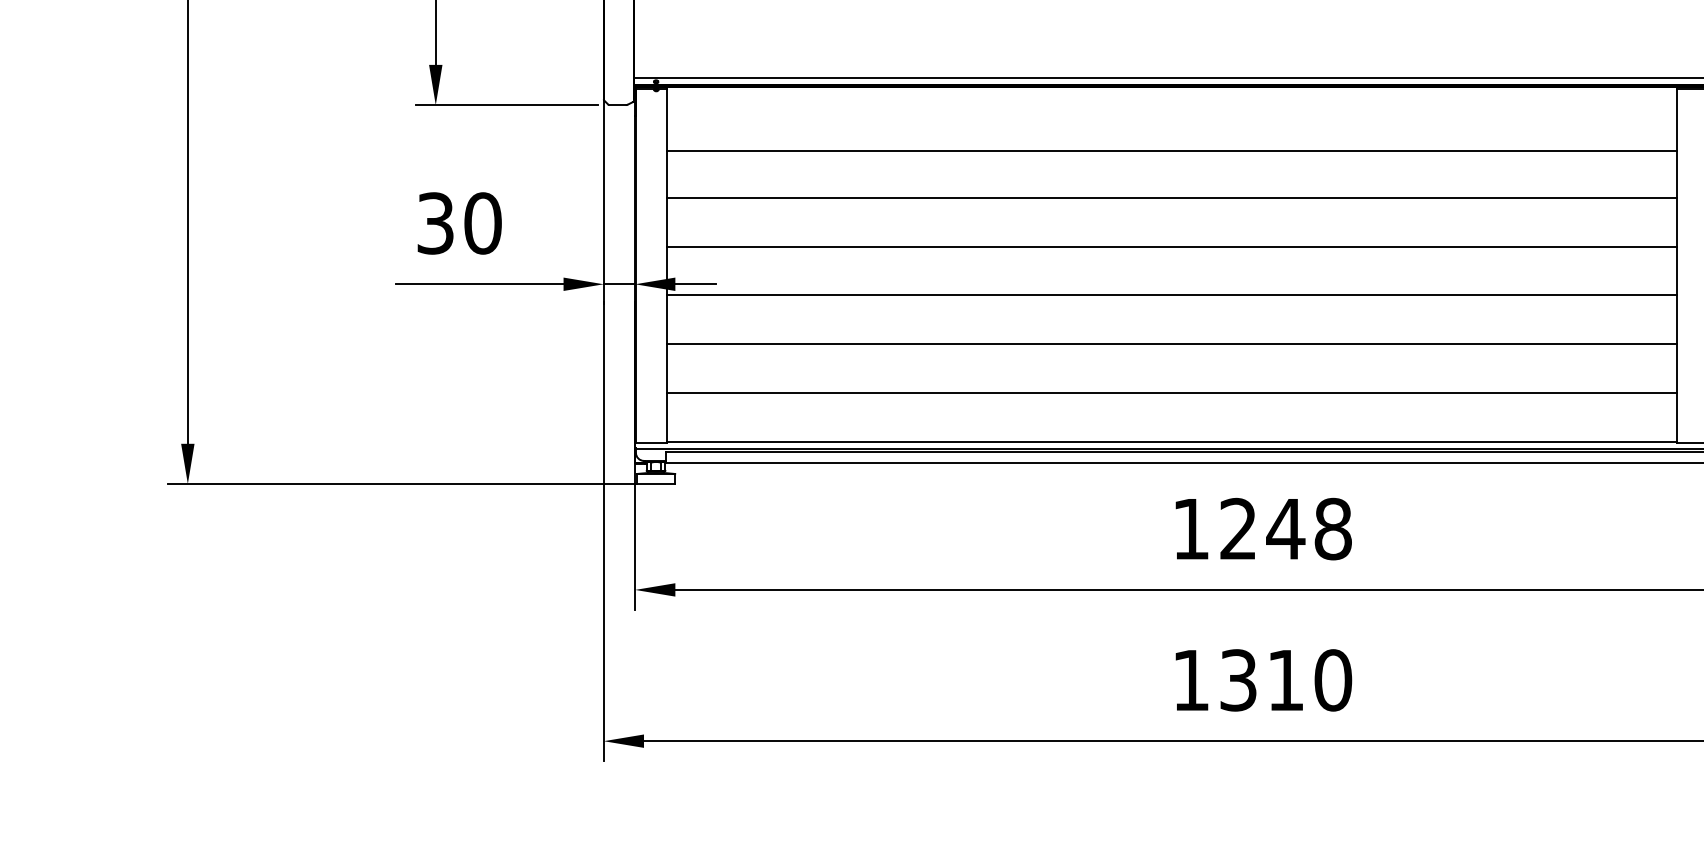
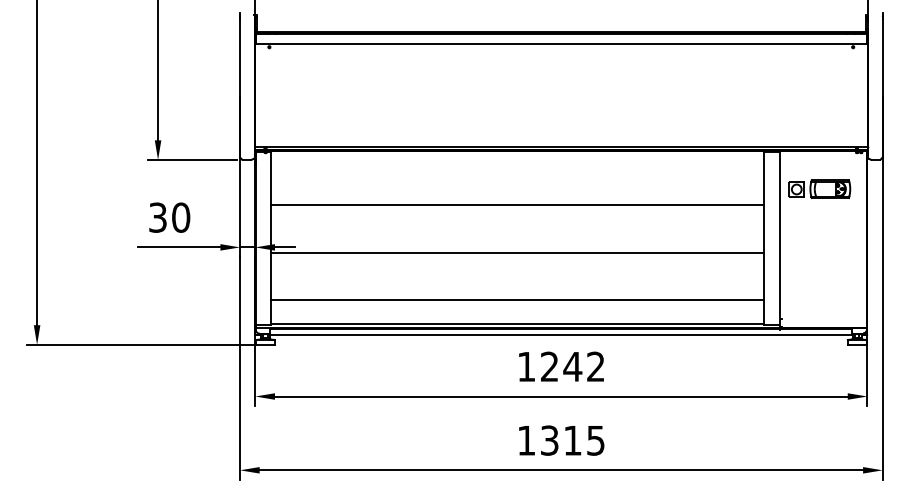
line: (1170, 151) -> (516, 182), removed
line: (1170, 247) -> (516, 229), removed
line: (1170, 343) -> (516, 276), removed
text: (1334, 528) -> (596, 366), 1248 -> 1242
text: (1332, 680) -> (595, 440), 1310 -> 1315

